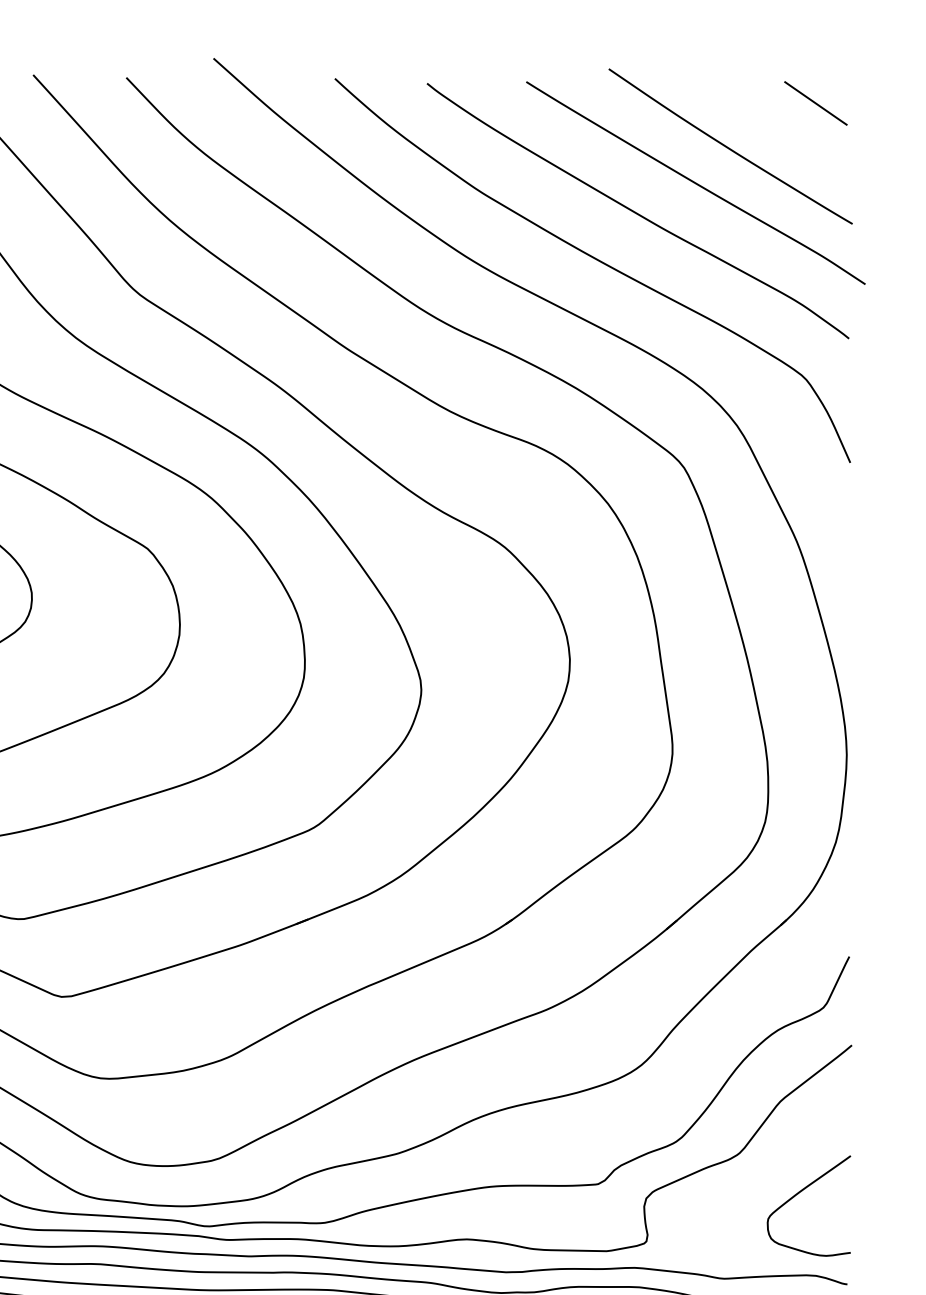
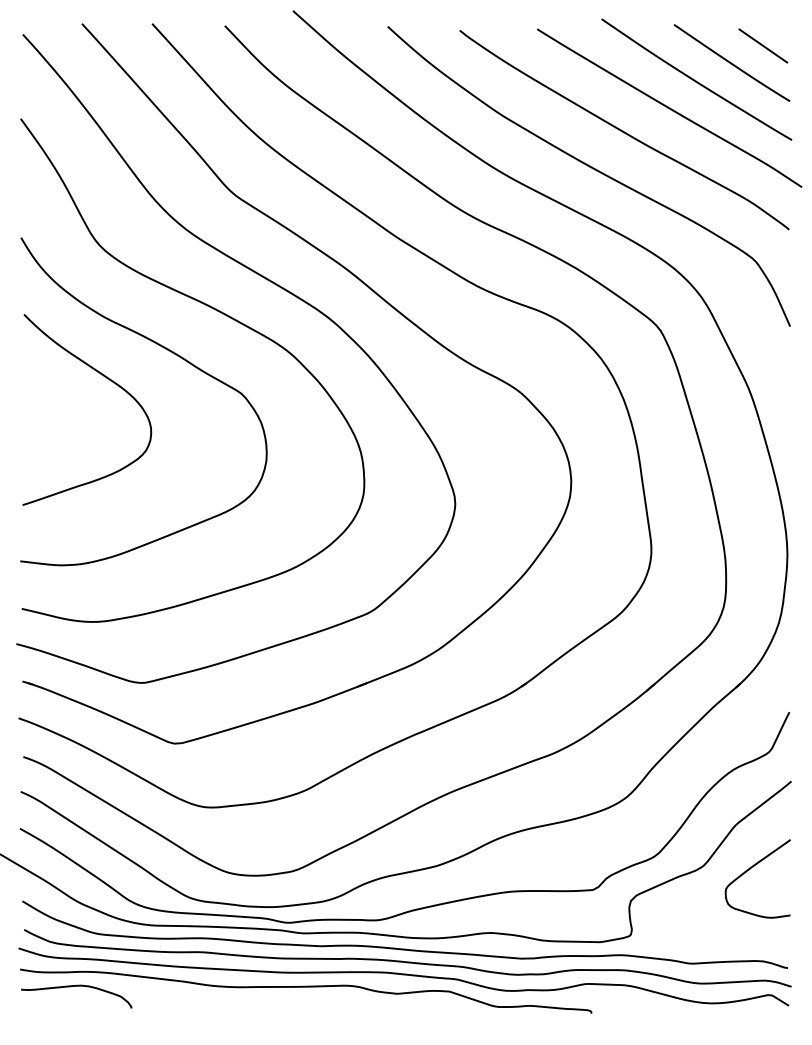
curve: (775, 124) -> (731, 62), added
curve: (798, 1195) -> (749, 870), moved

